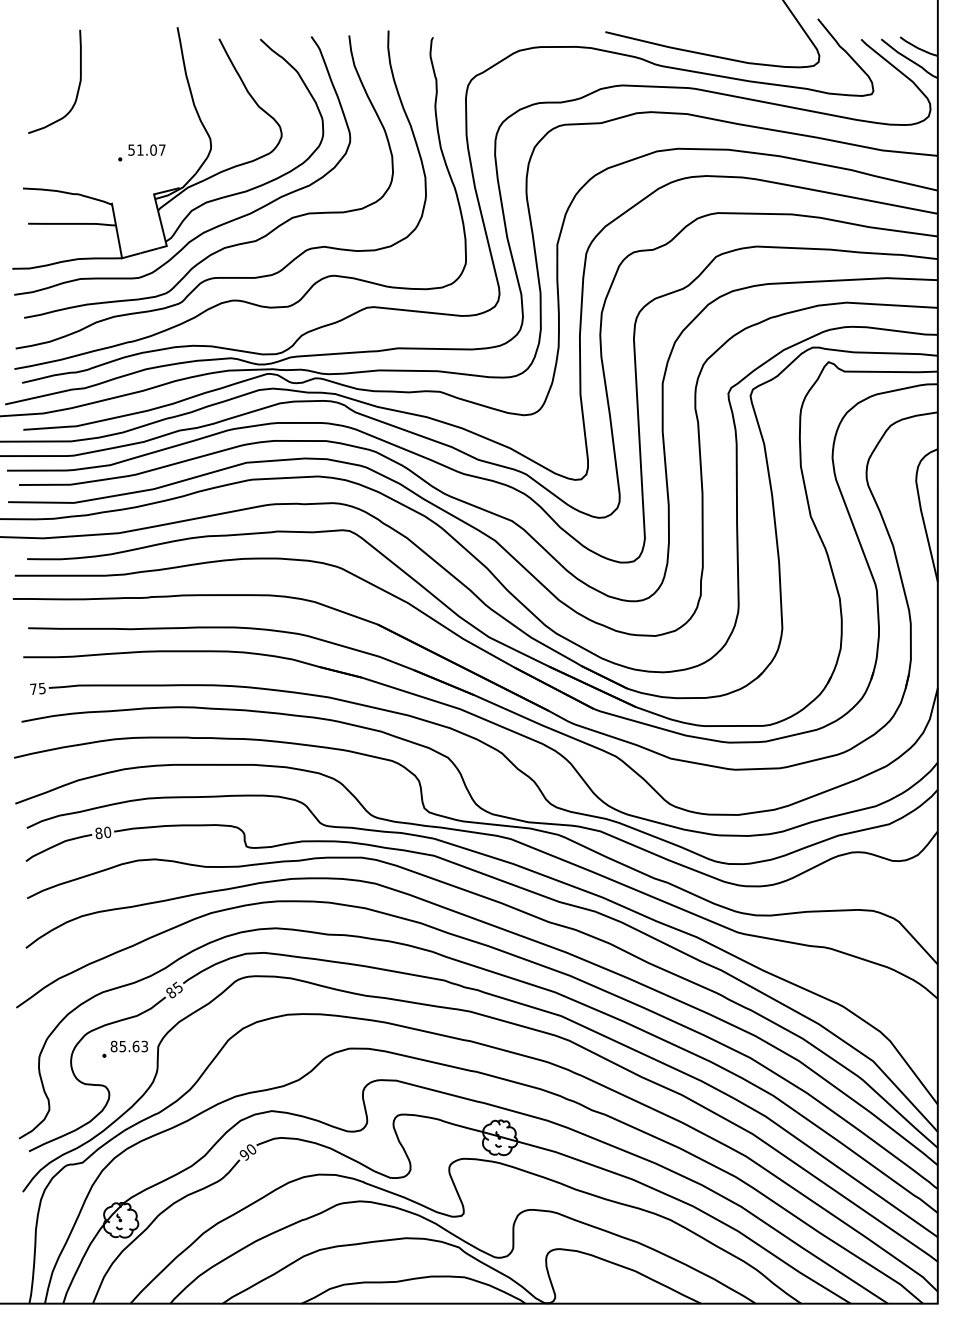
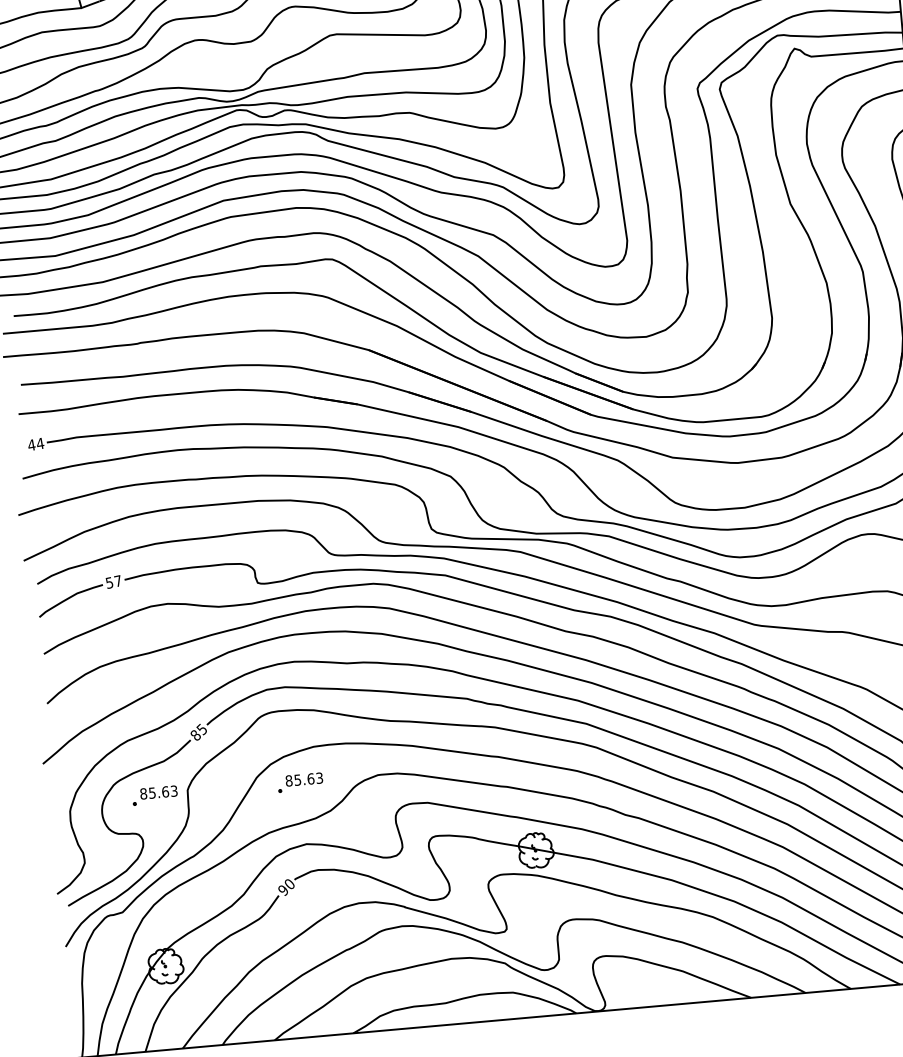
text: (38, 688) -> (36, 443), 75 -> 44
text: (103, 832) -> (114, 581), 80 -> 57
part: (270, 1048) -> (299, 781), added

